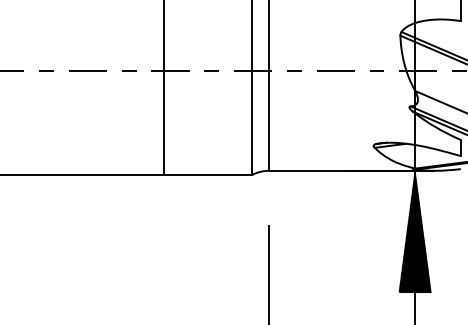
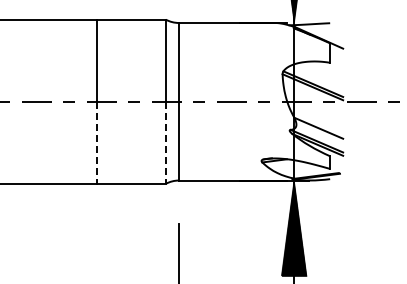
line: (163, 123) -> (96, 143), solid -> dashed
line: (251, 123) -> (165, 143), solid -> dashed

